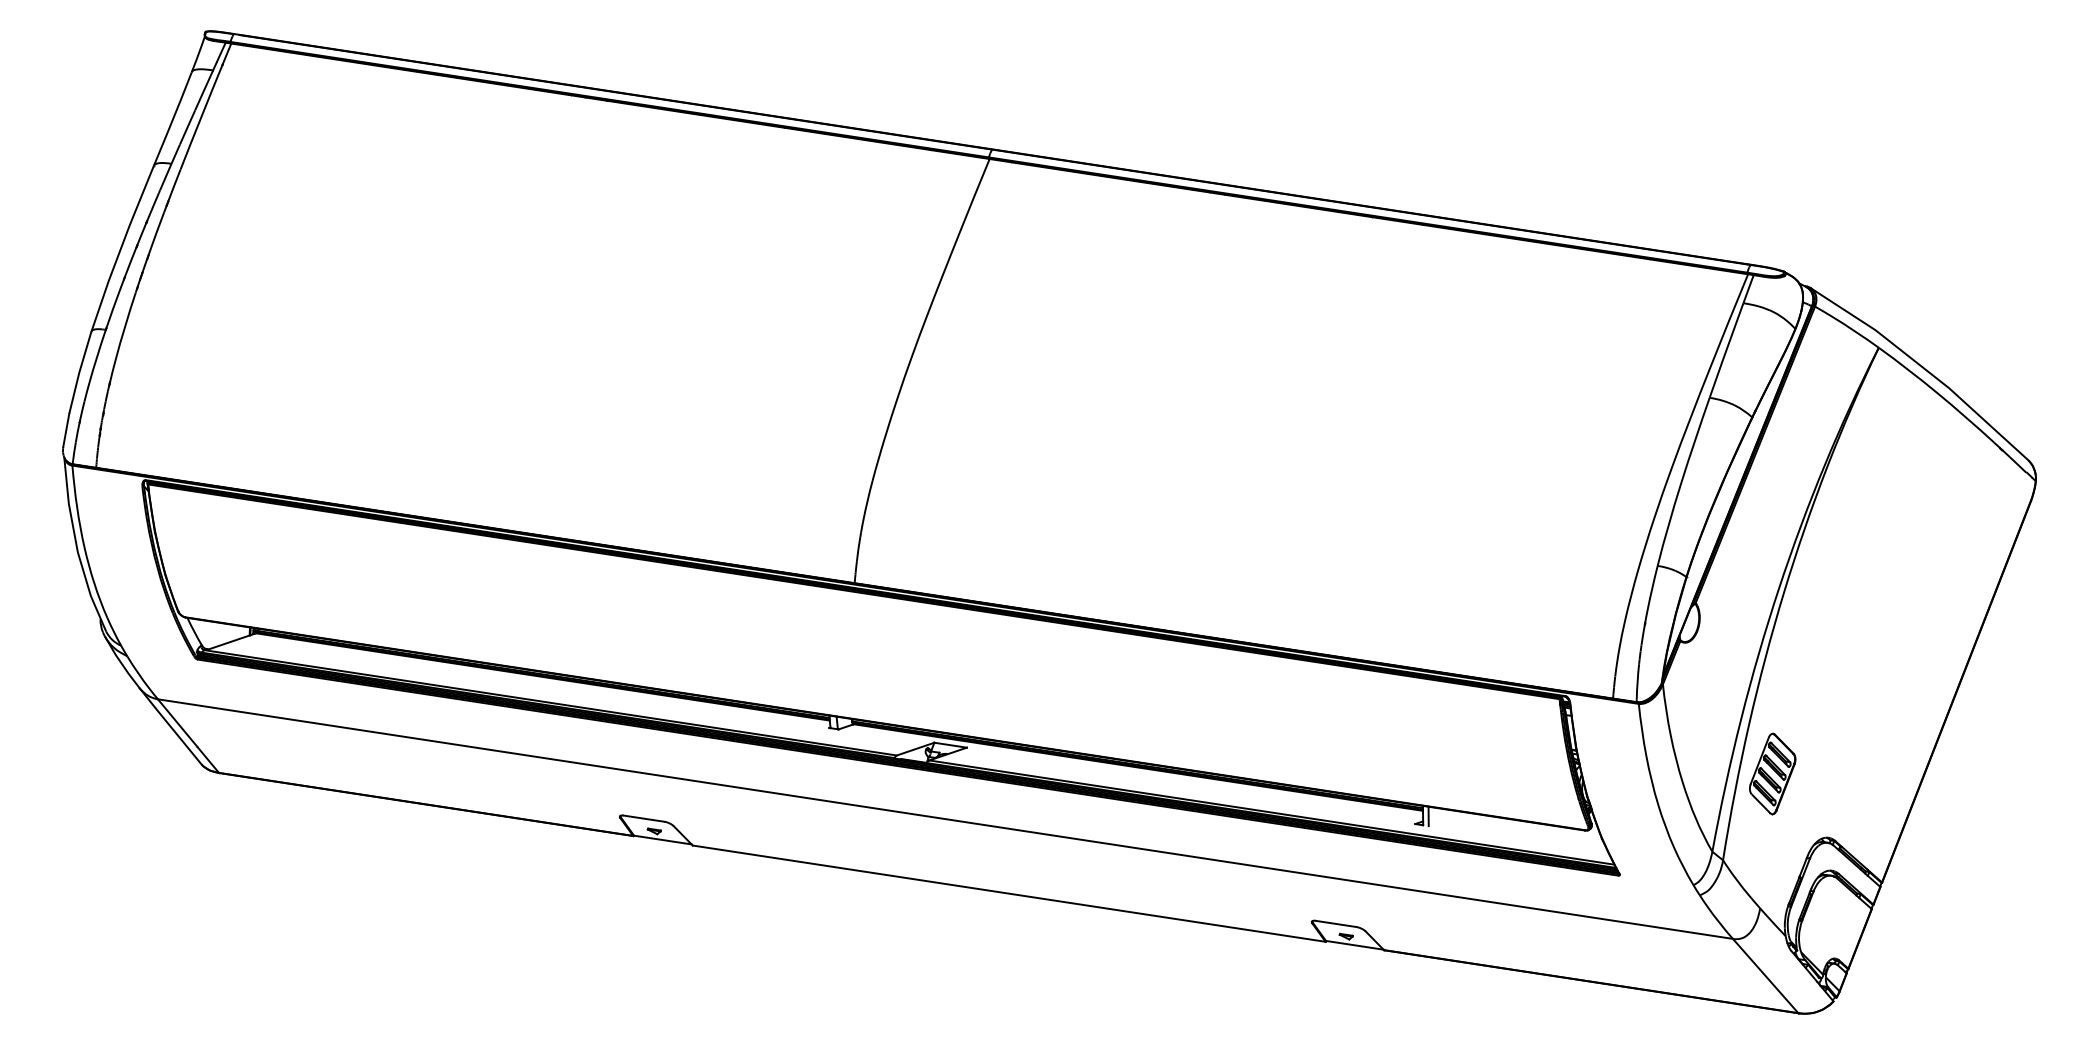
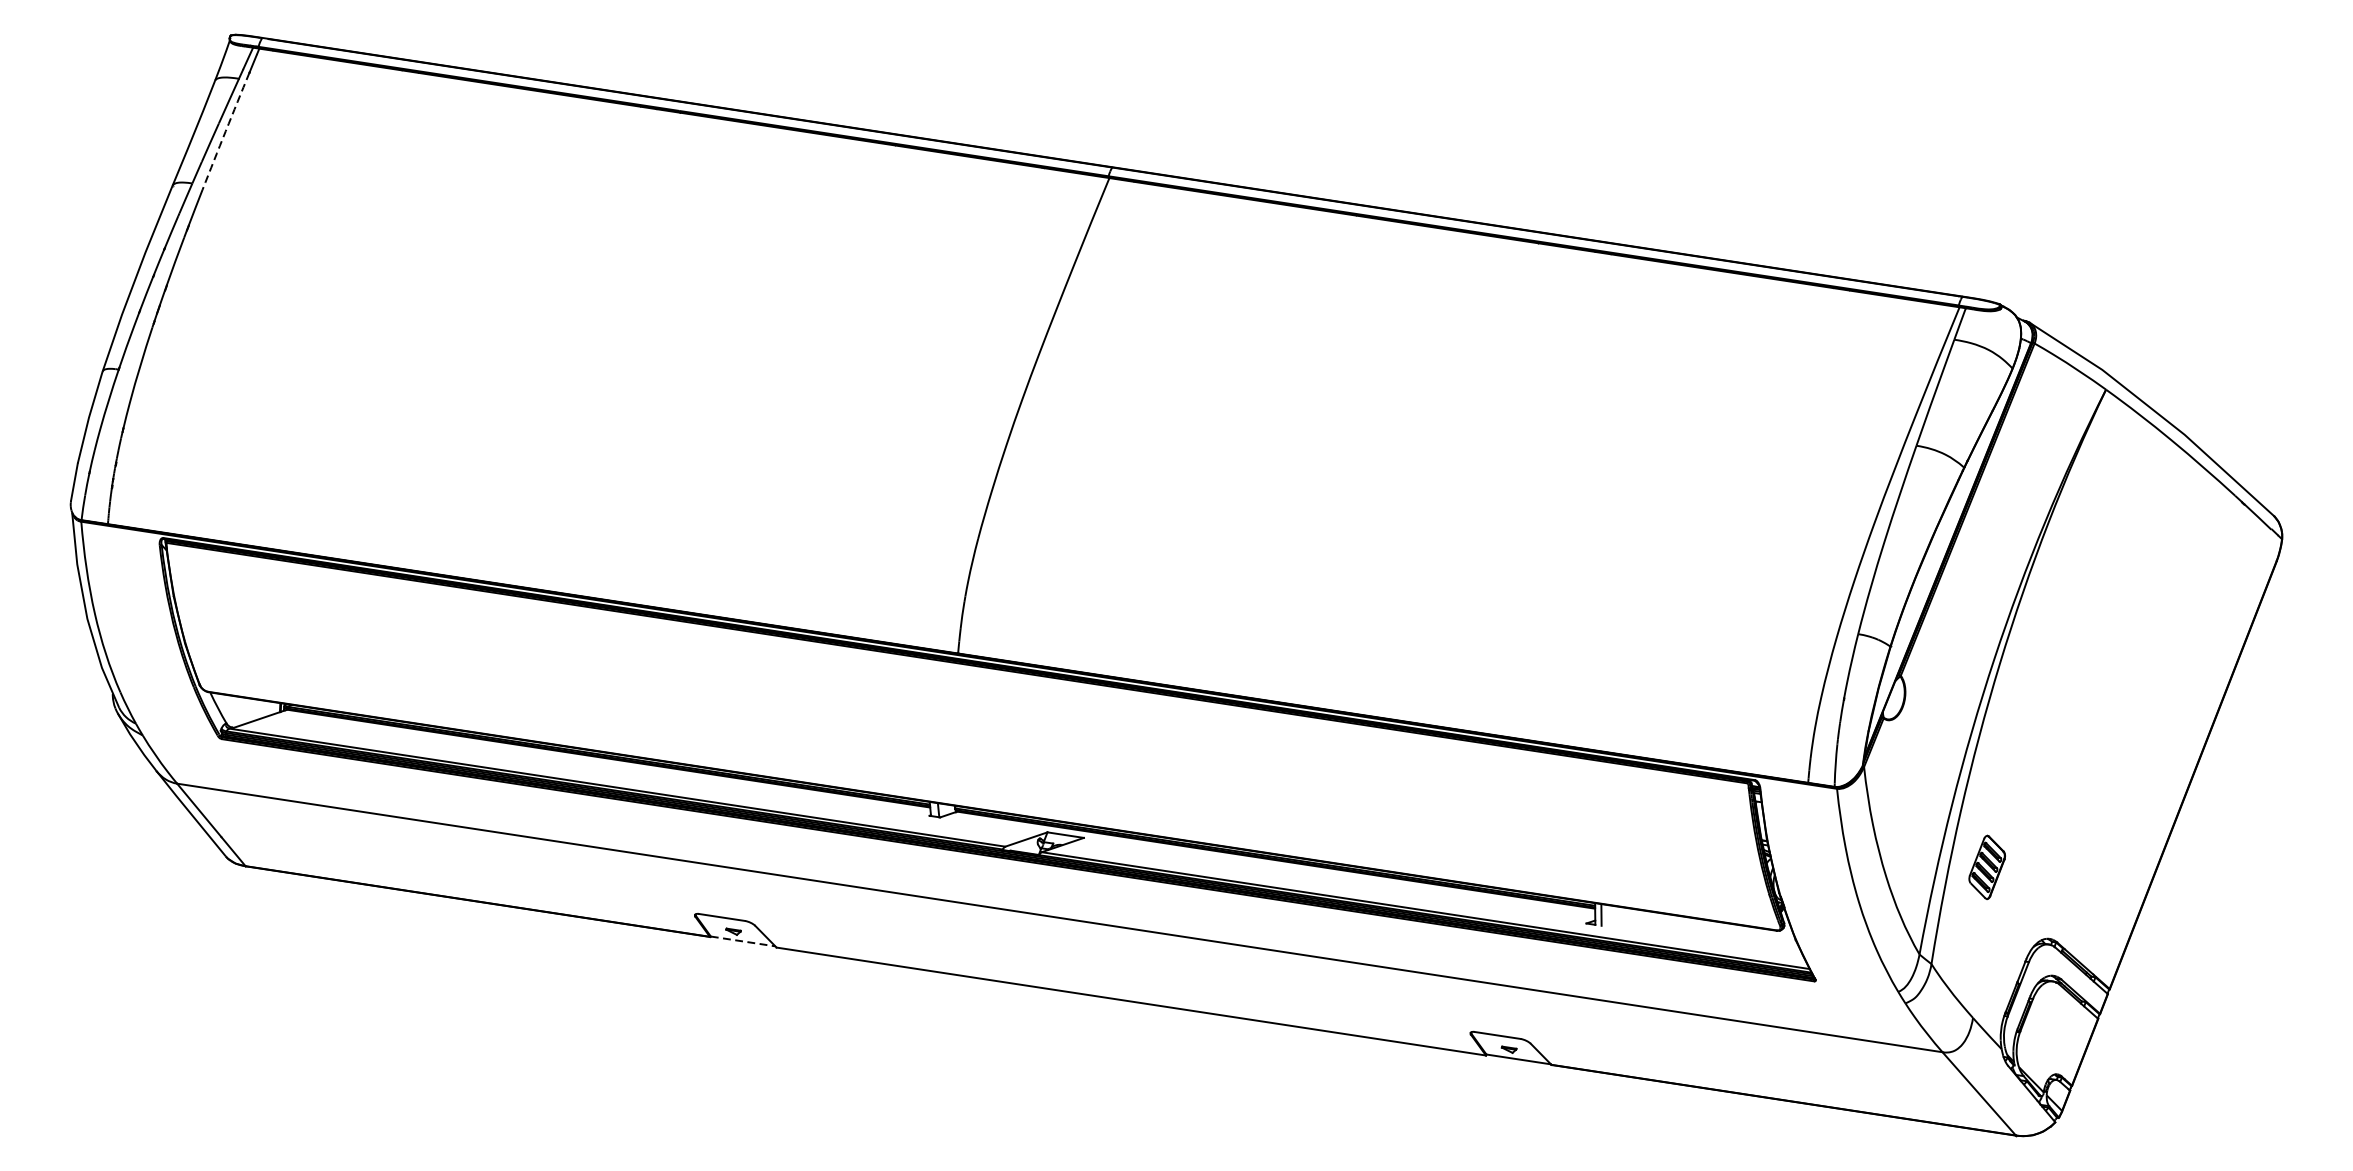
arc: (201, 117) -> (225, 131), solid -> dashed
part: (1772, 773) -> (1986, 866), size x0.7
line: (663, 840) -> (743, 941), solid -> dashed

